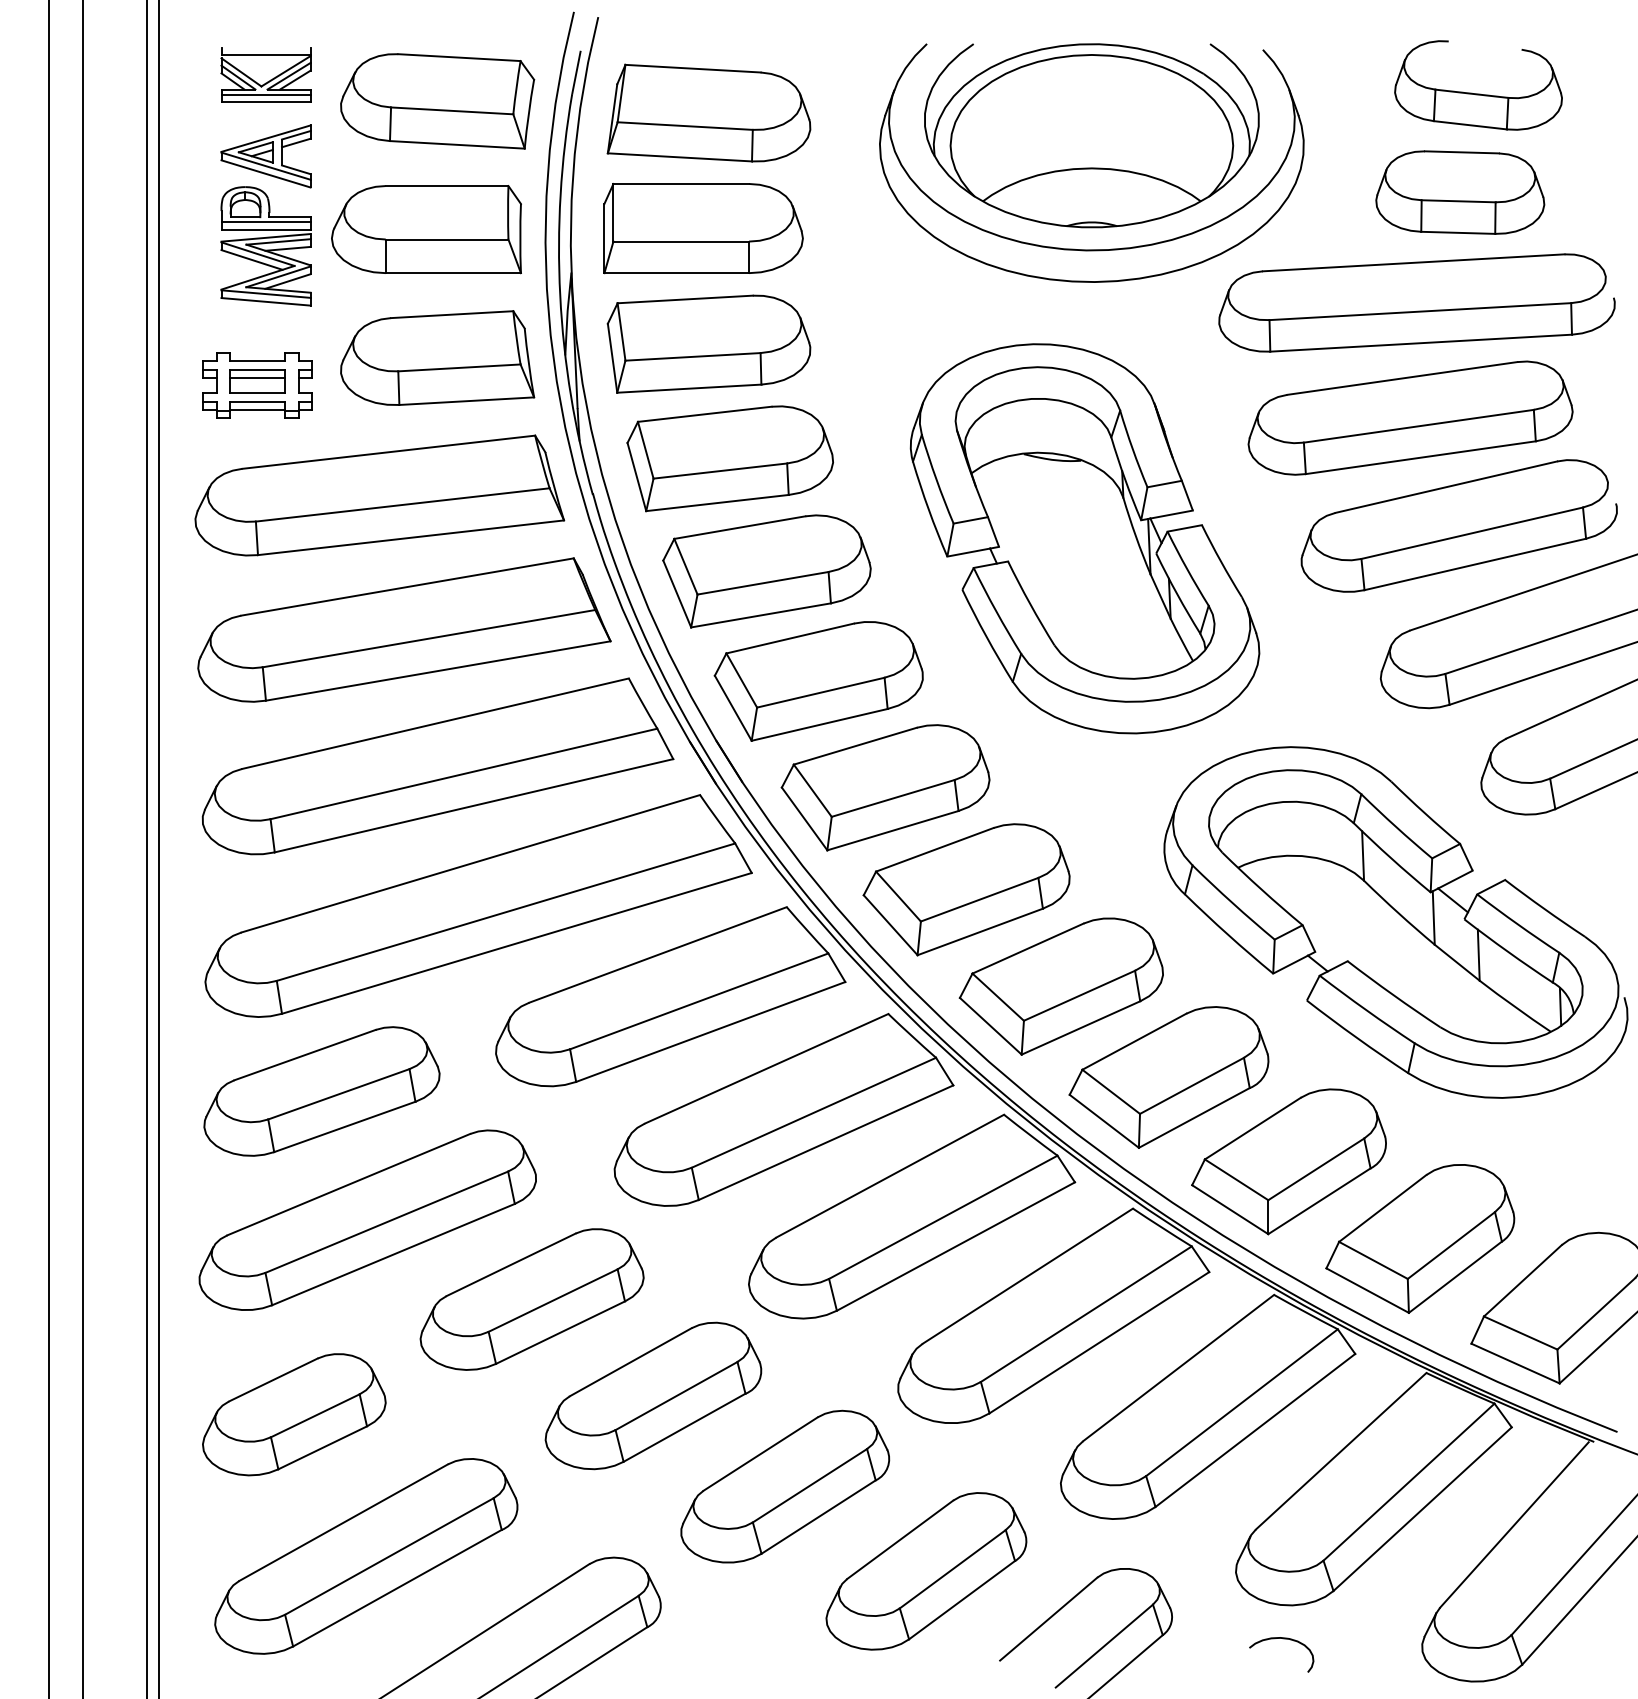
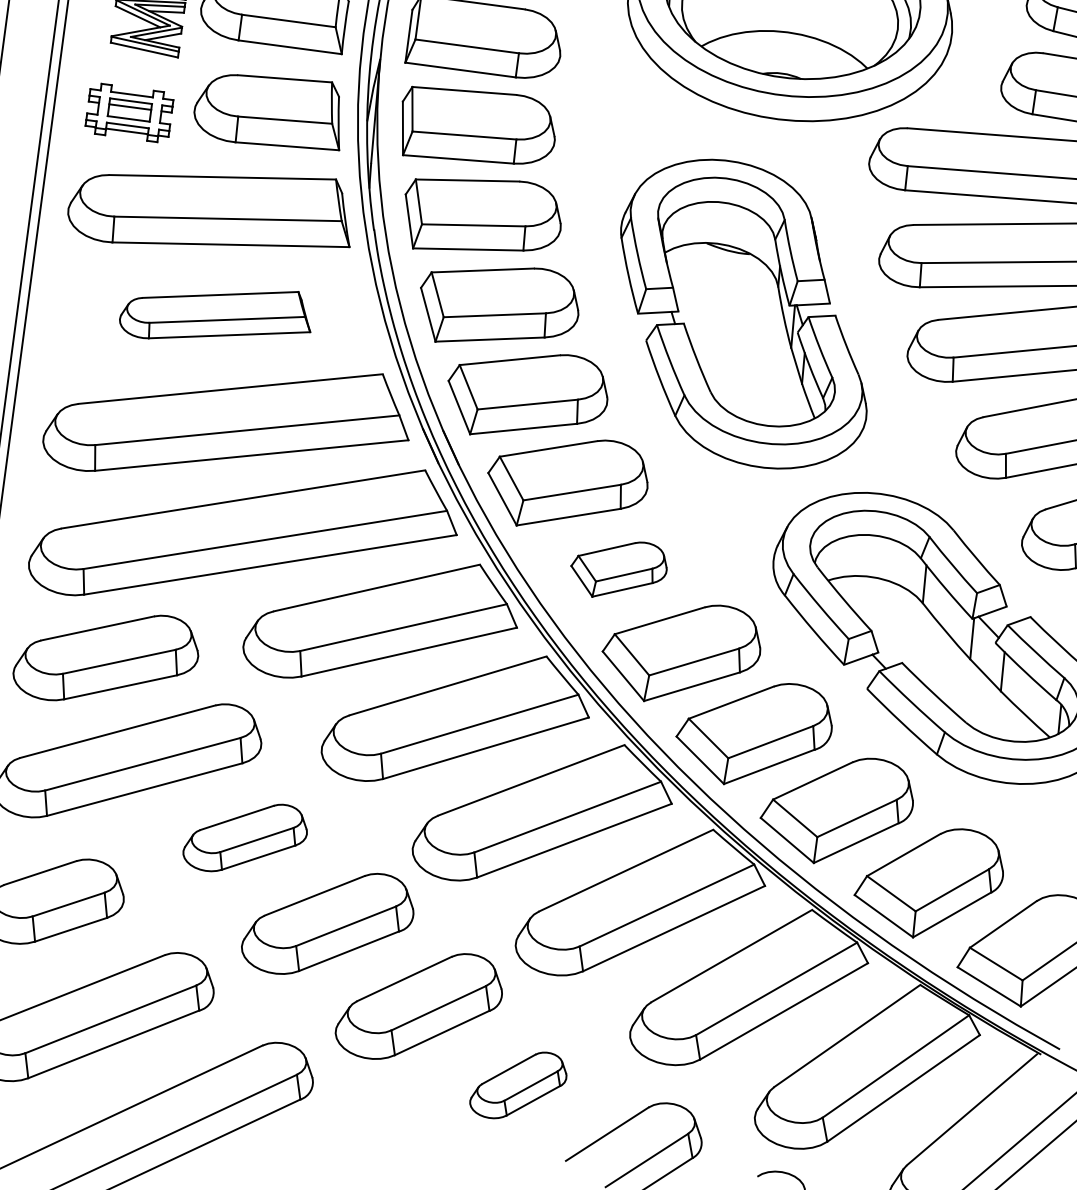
part: (404, 629) -> (216, 314), size x0.6
part: (966, 889) -> (618, 569), size x0.6
part: (531, 1299) -> (245, 837), size x0.7
part: (926, 1571) -> (518, 1085), size x0.6

